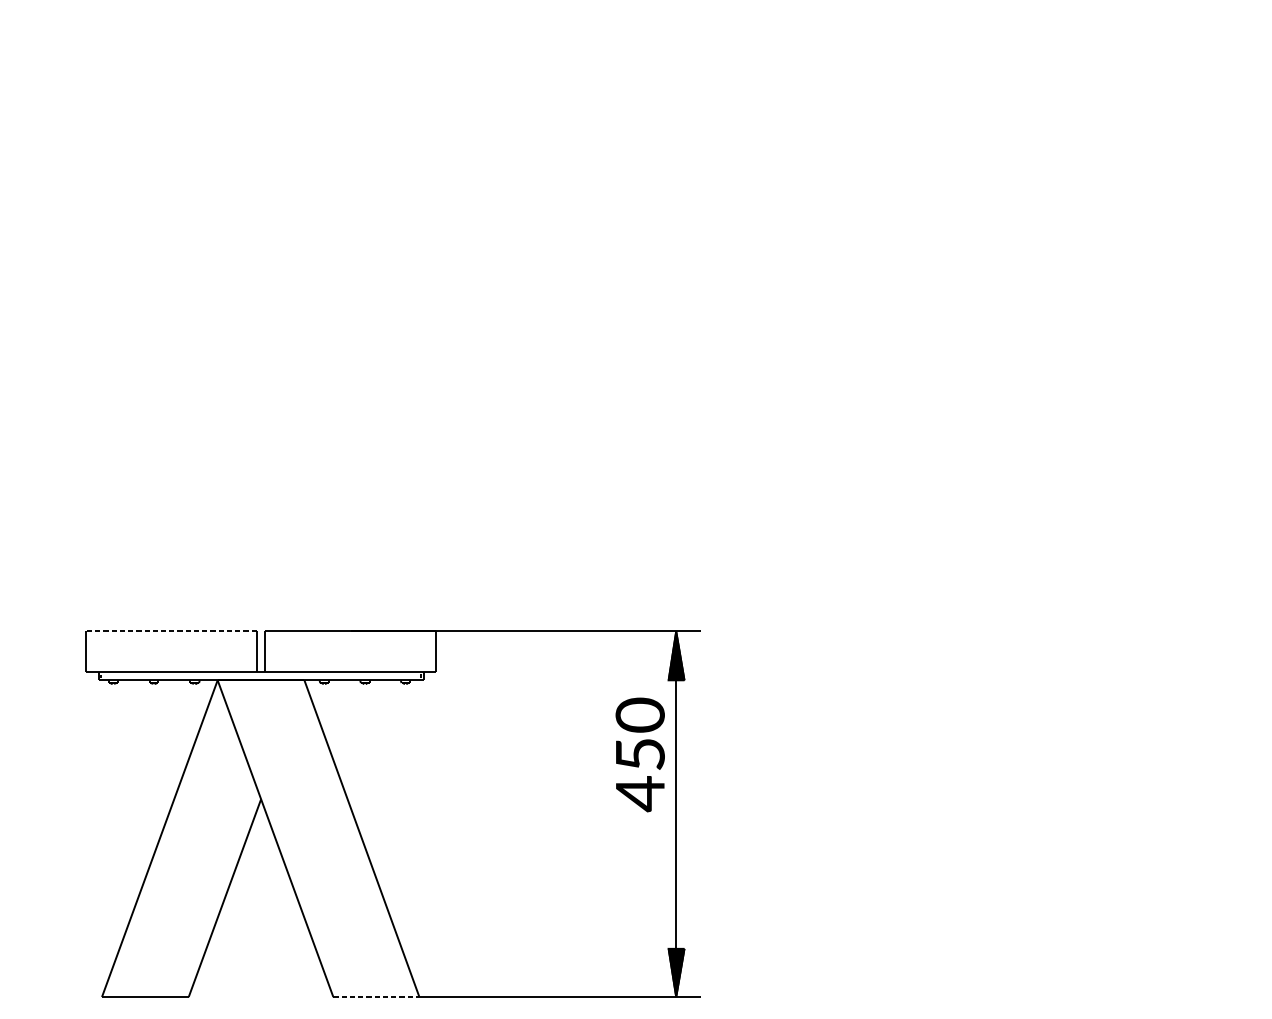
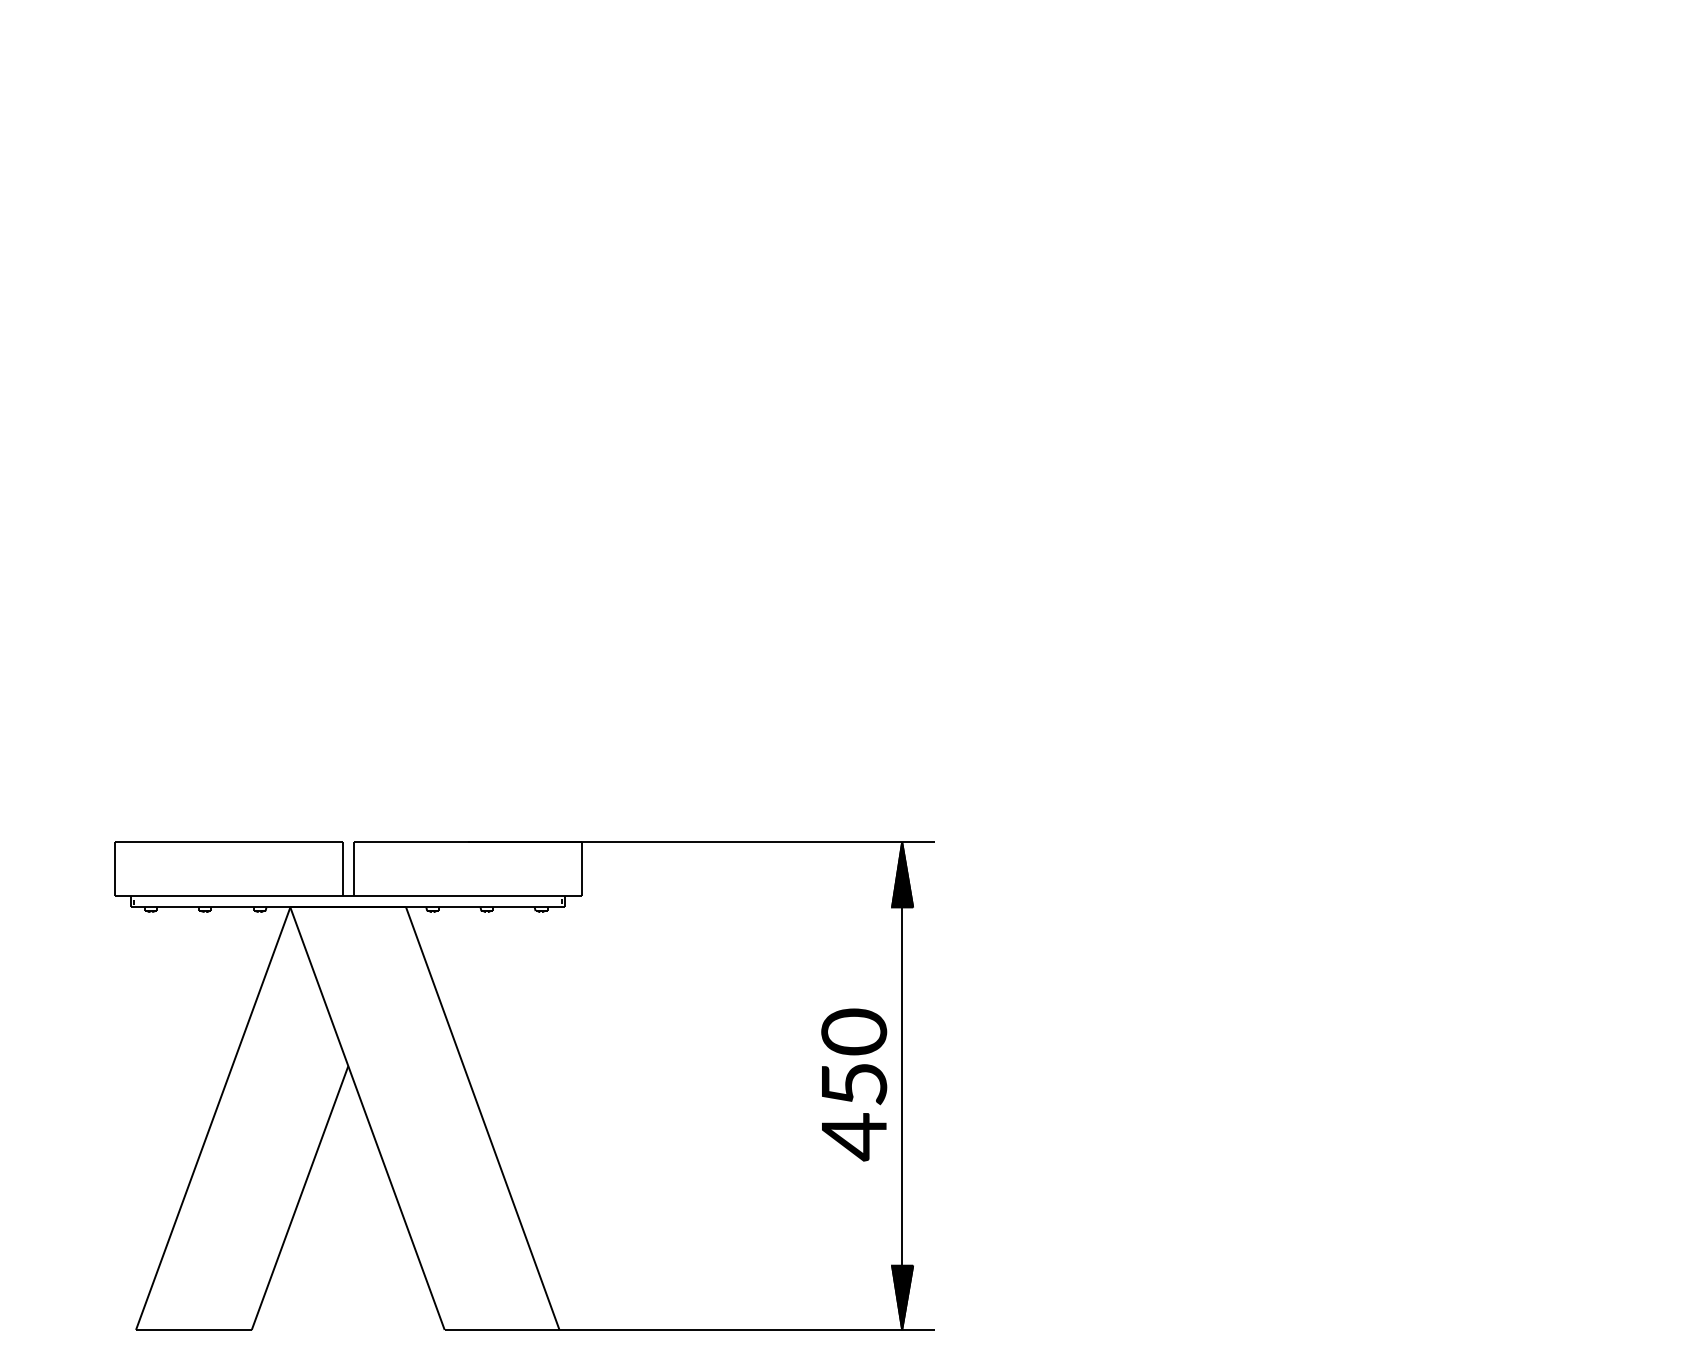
line: (171, 631) -> (228, 842), dashed -> solid
text: (640, 754) -> (854, 1084), moved
line: (376, 996) -> (502, 1329), dashed -> solid

